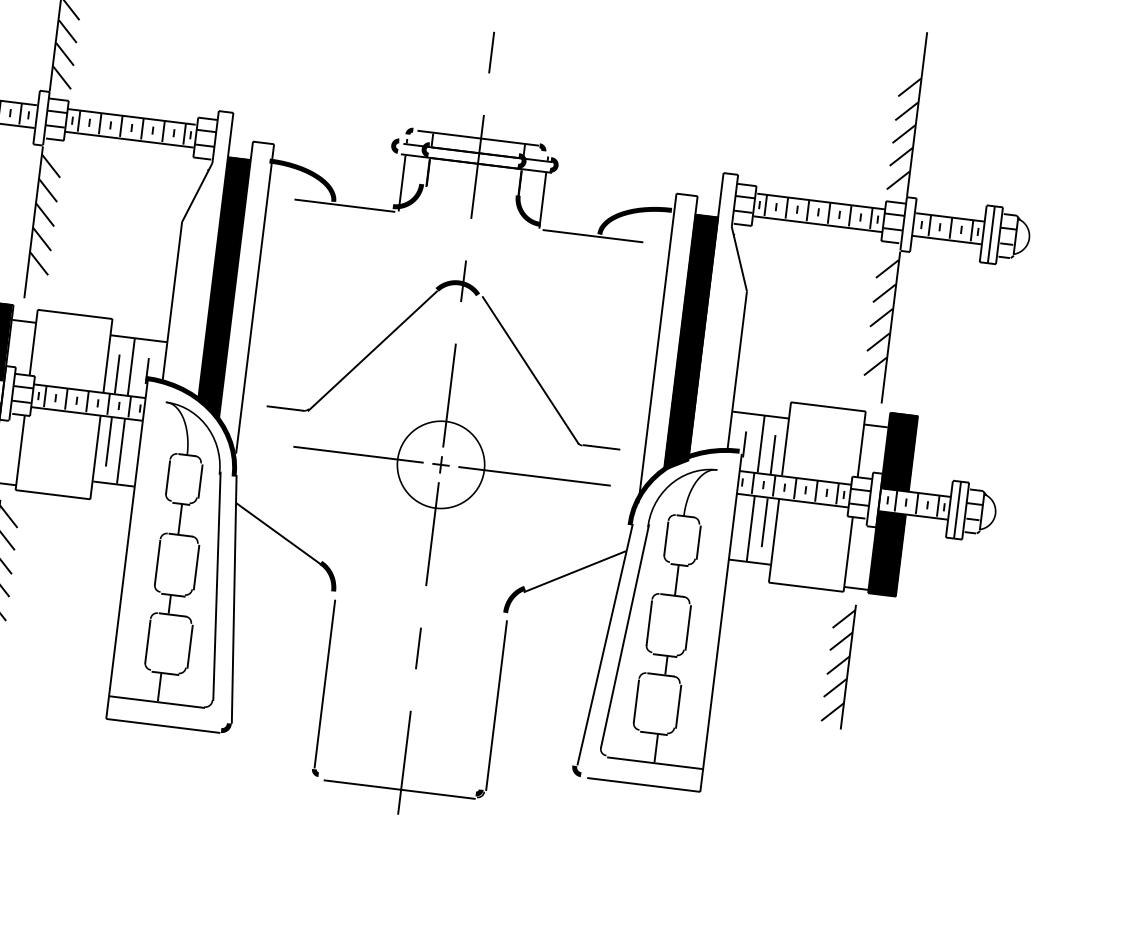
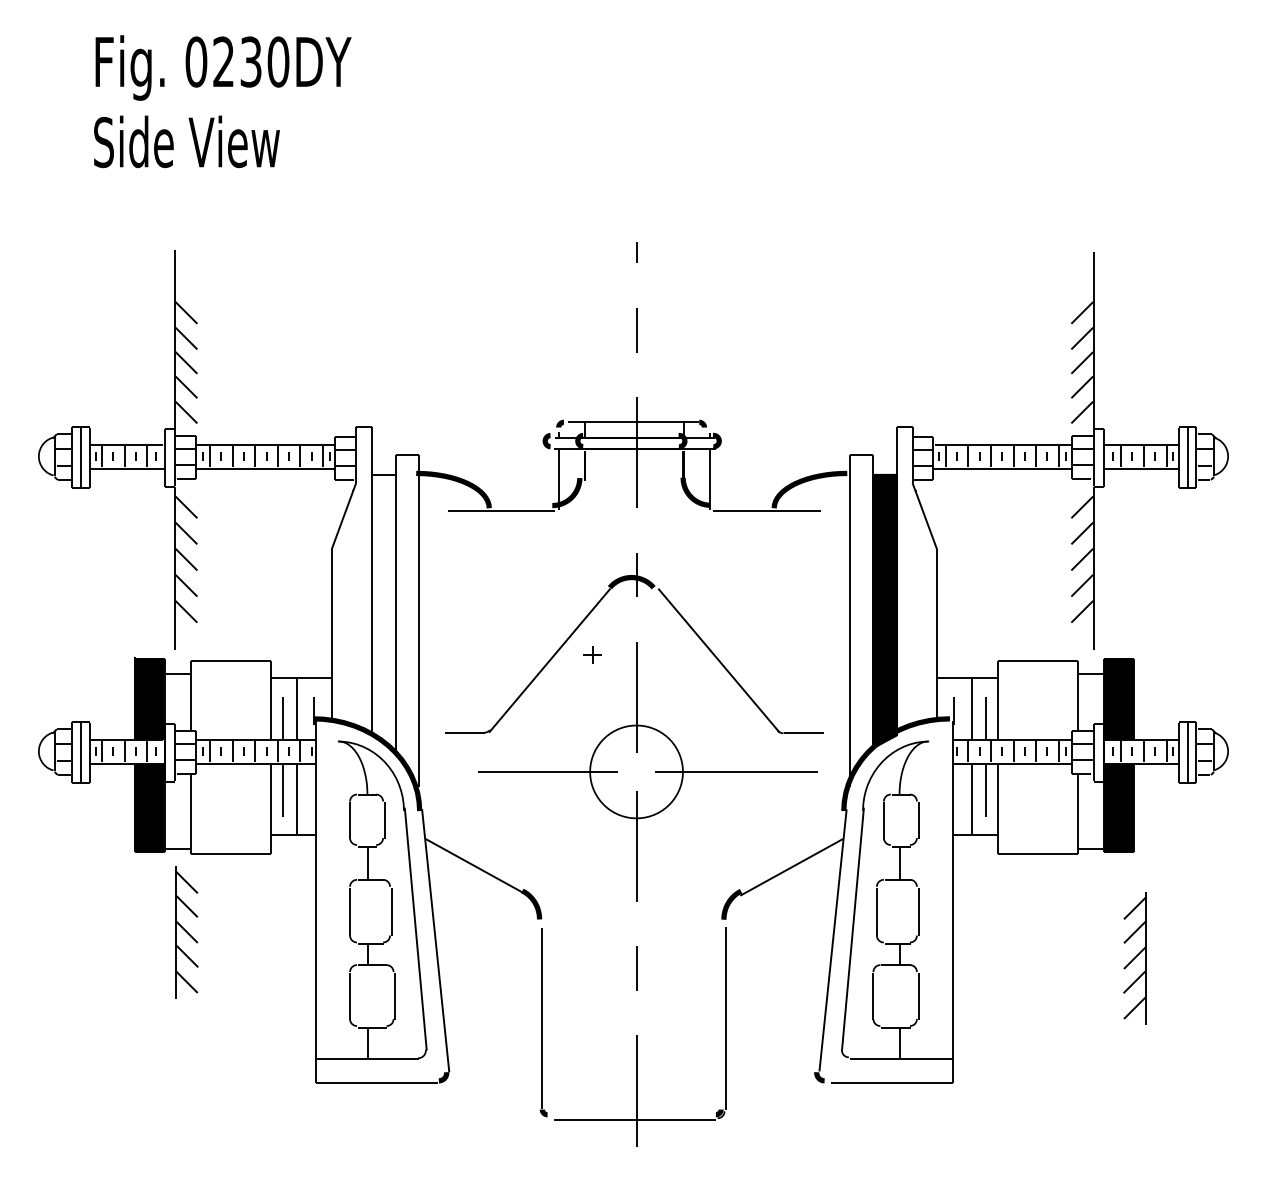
fill: (223, 287) -> (383, 612), removed
part: (441, 464) -> (592, 654), moved
part: (837, 665) -> (1134, 958), moved

